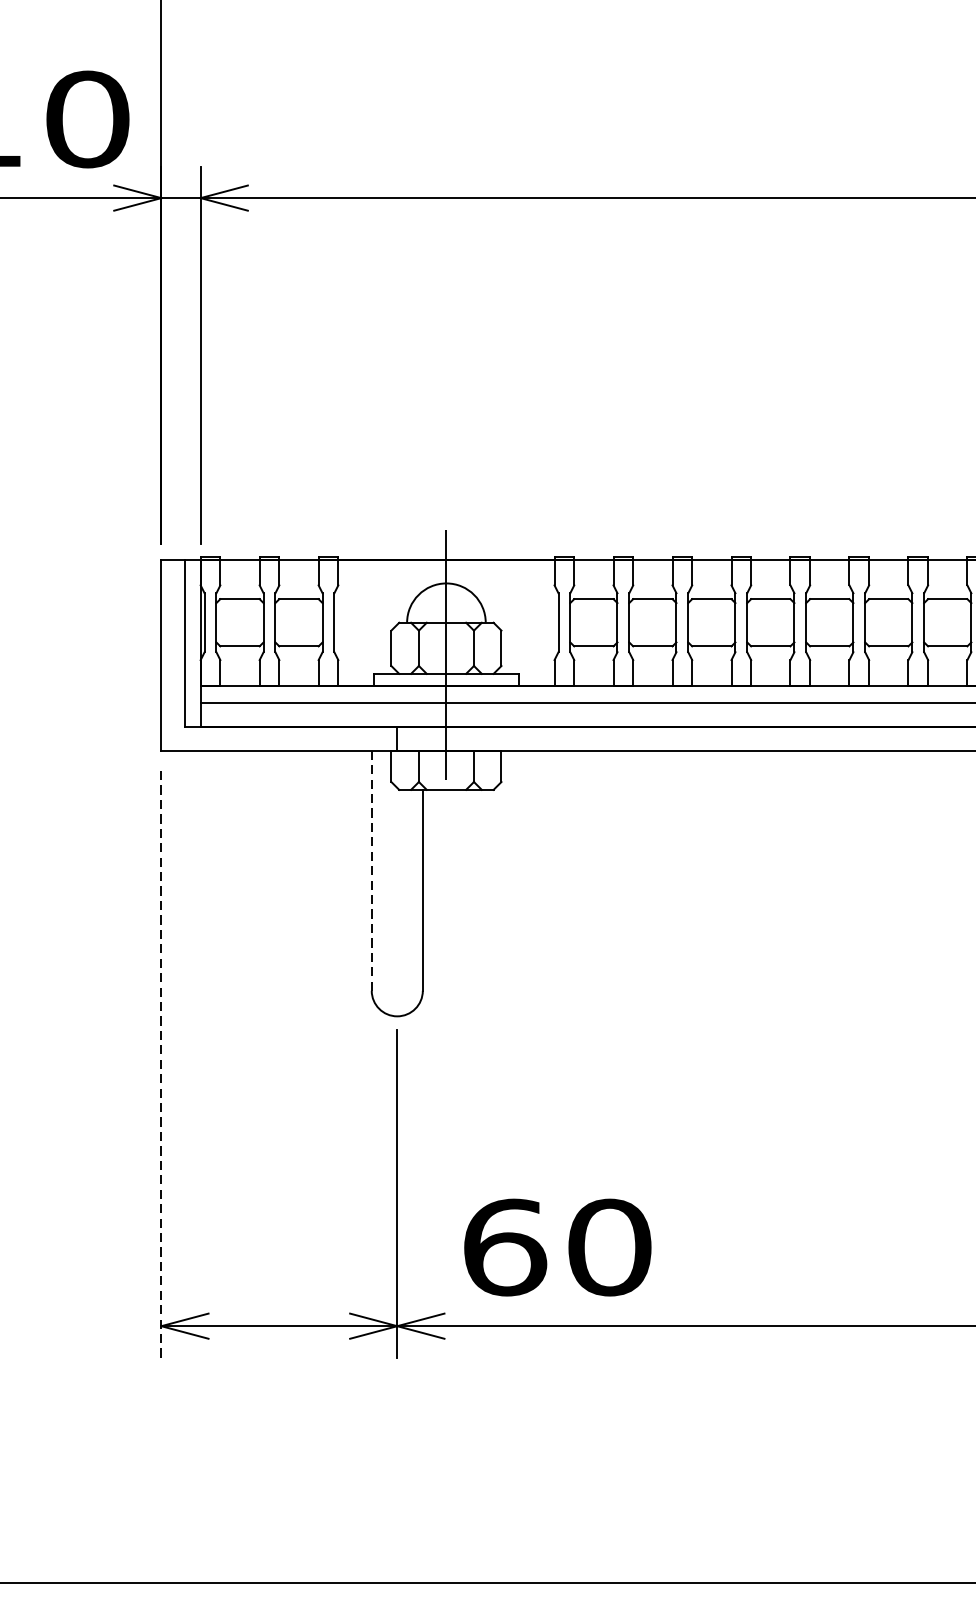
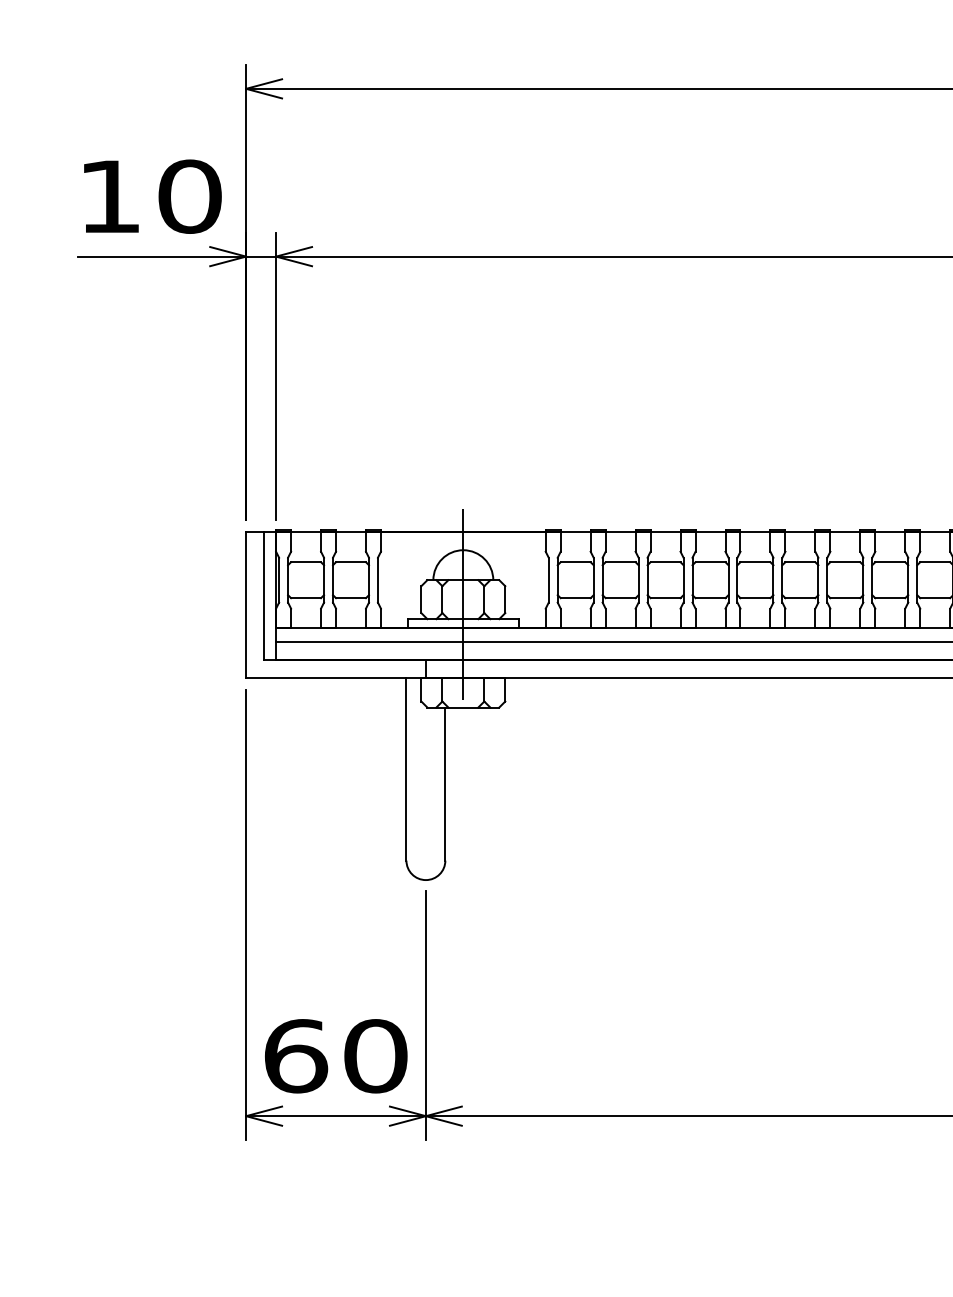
line: (371, 871) -> (406, 769), dashed -> solid
line: (161, 1061) -> (246, 914), dashed -> solid
text: (558, 1247) -> (336, 1056), moved

